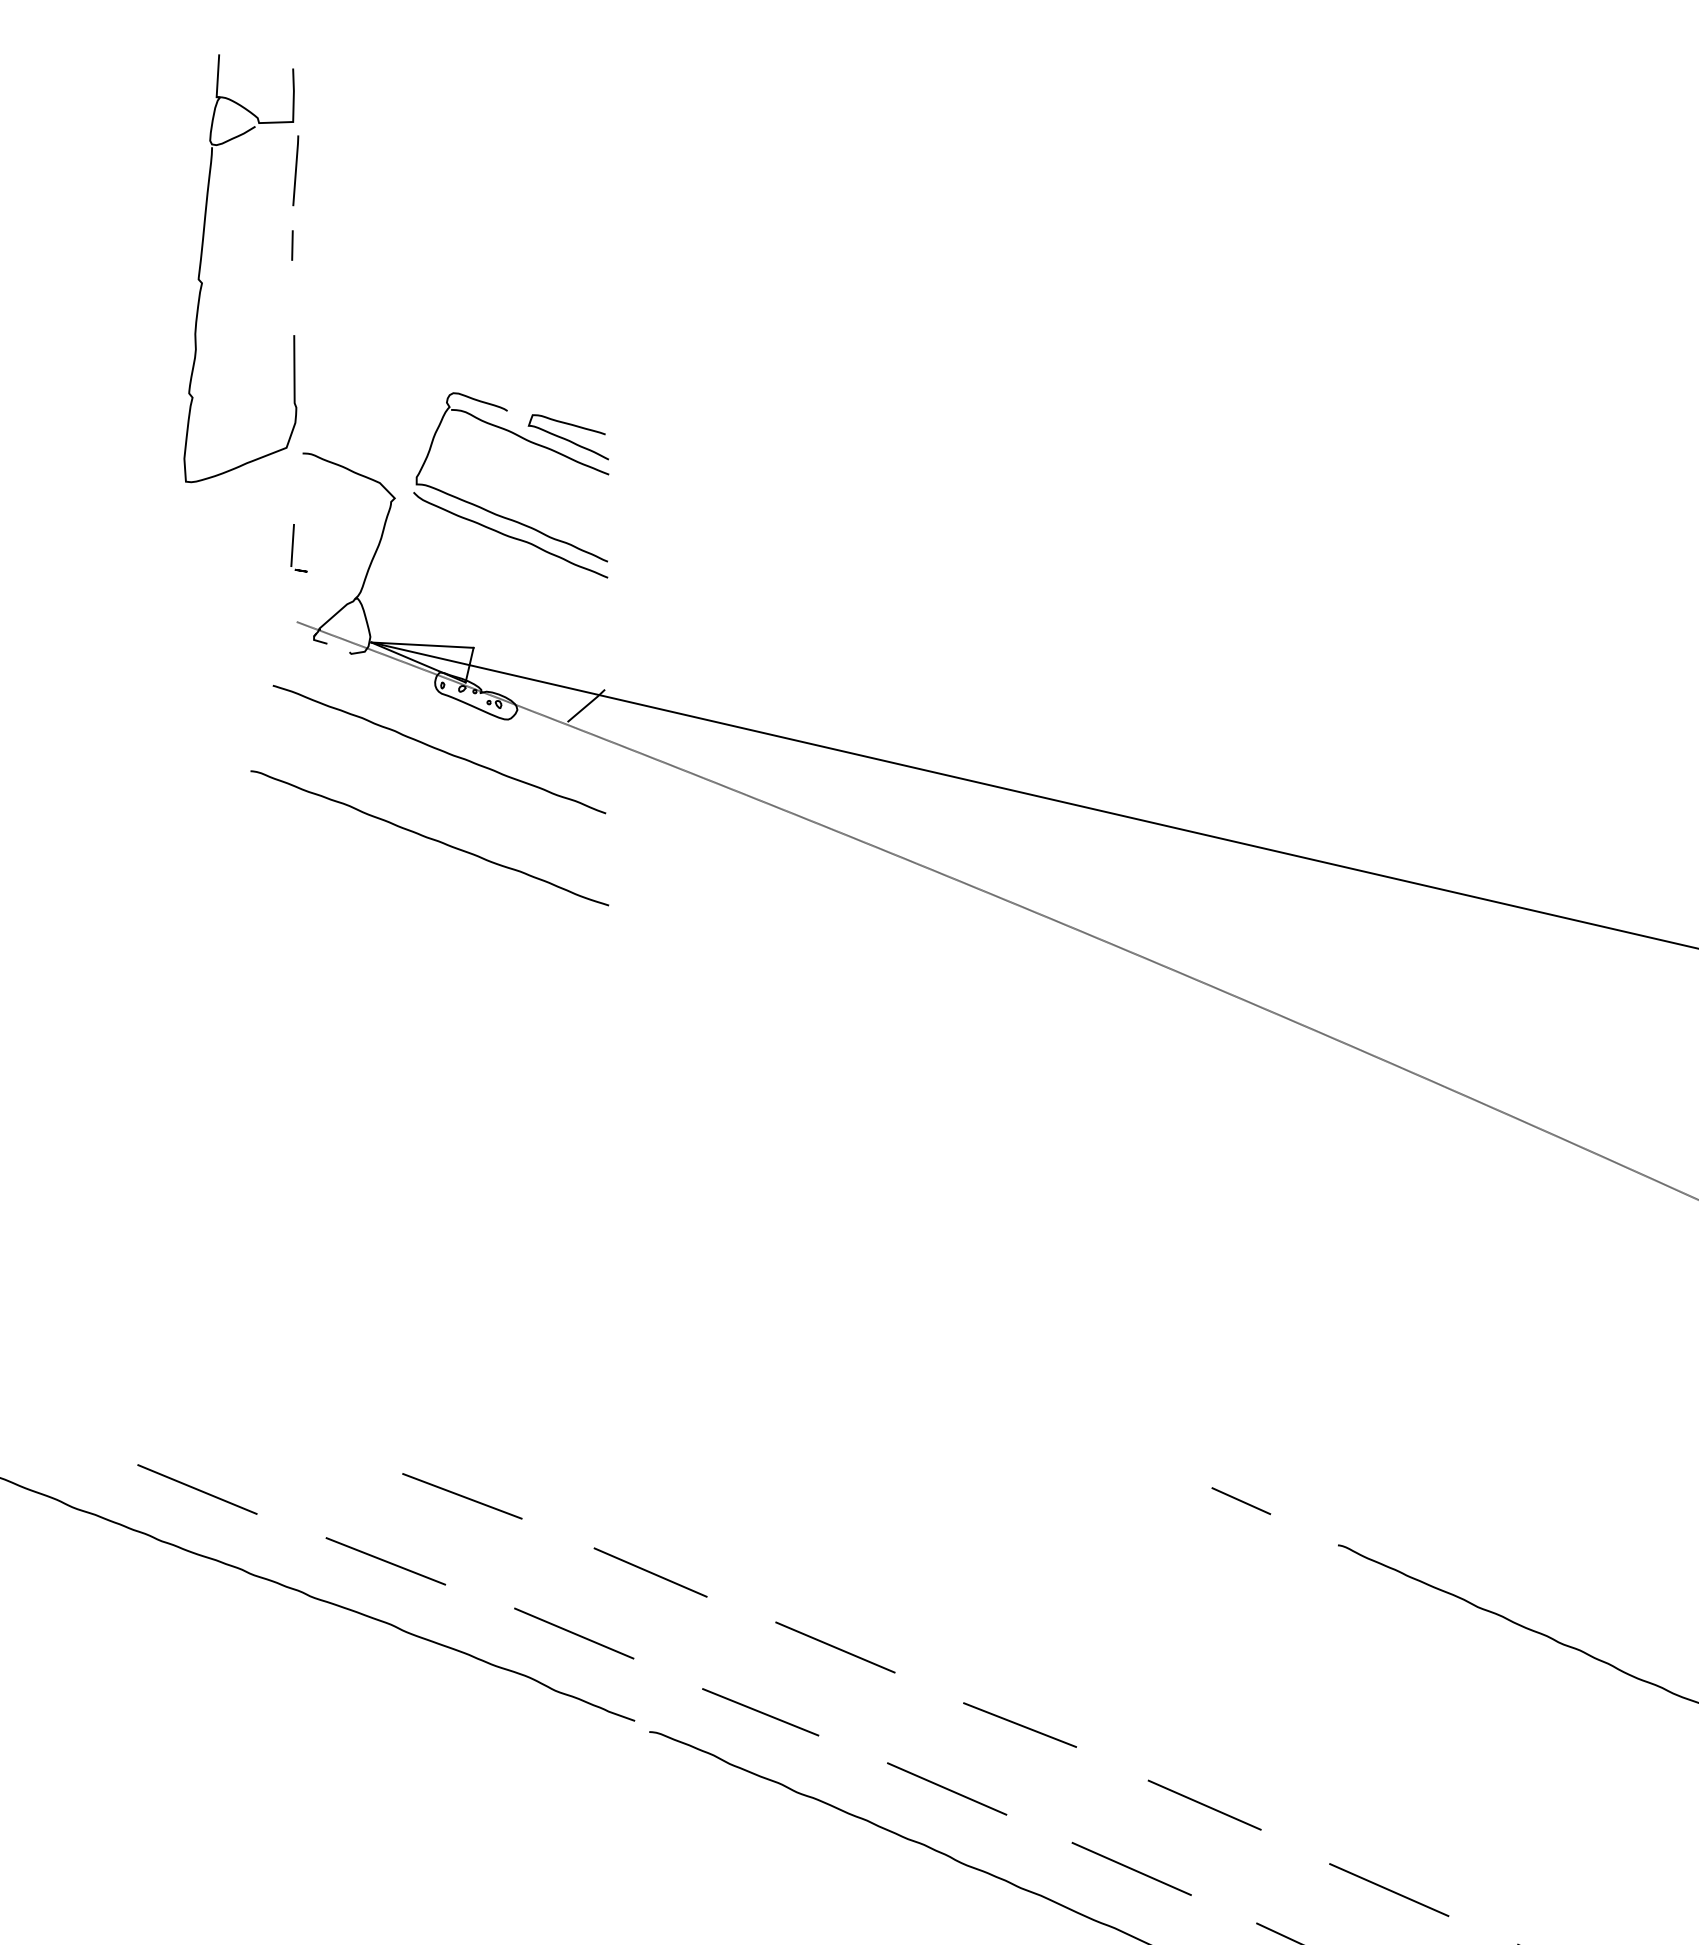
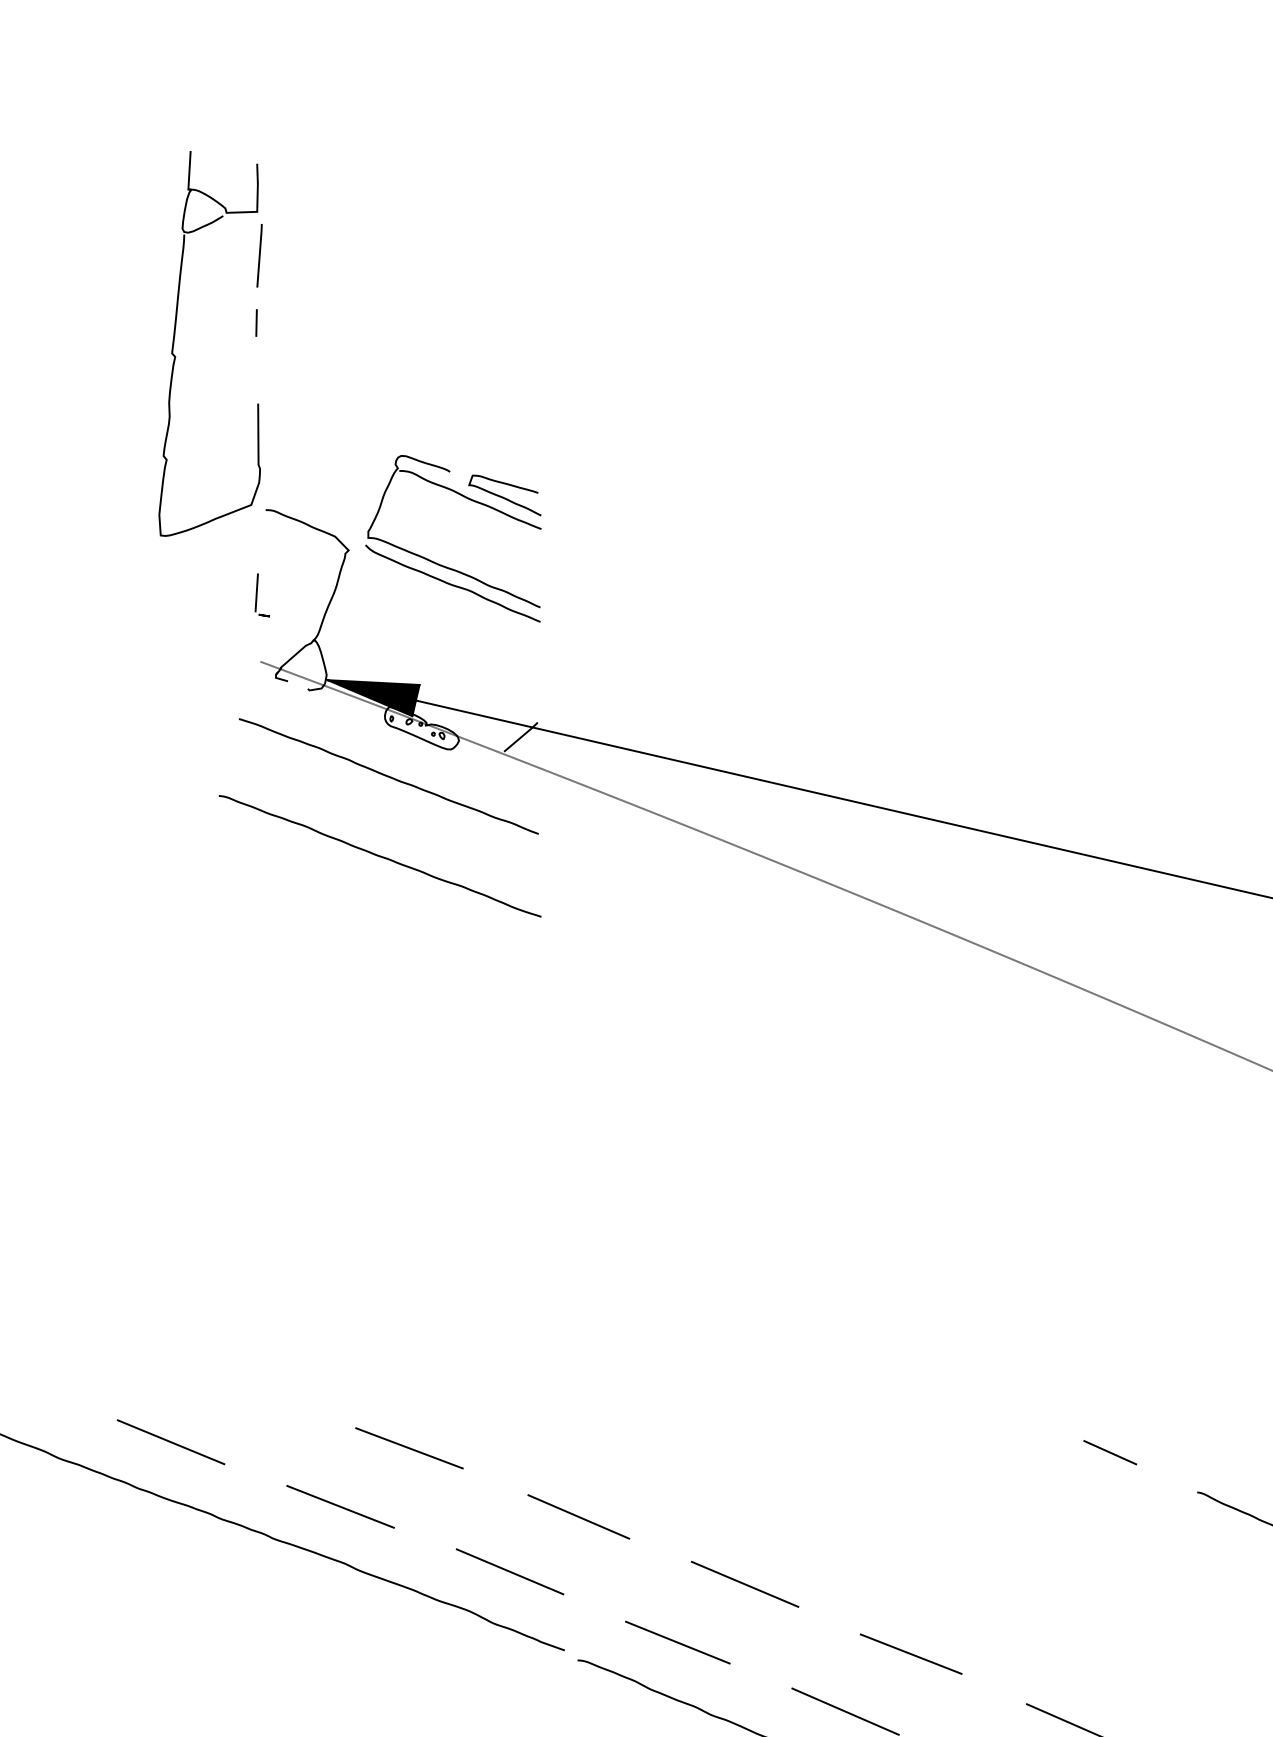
fill: (422, 662) -> (373, 698), added

